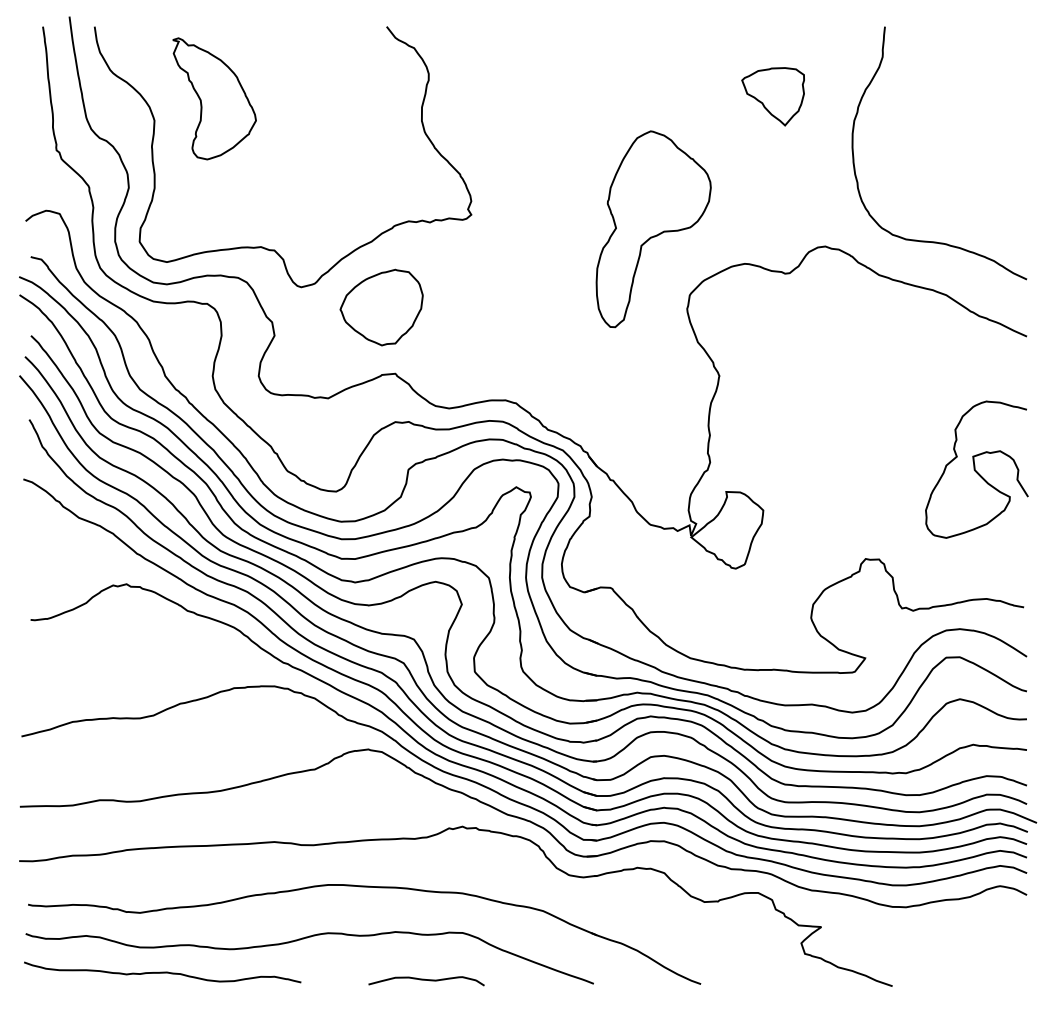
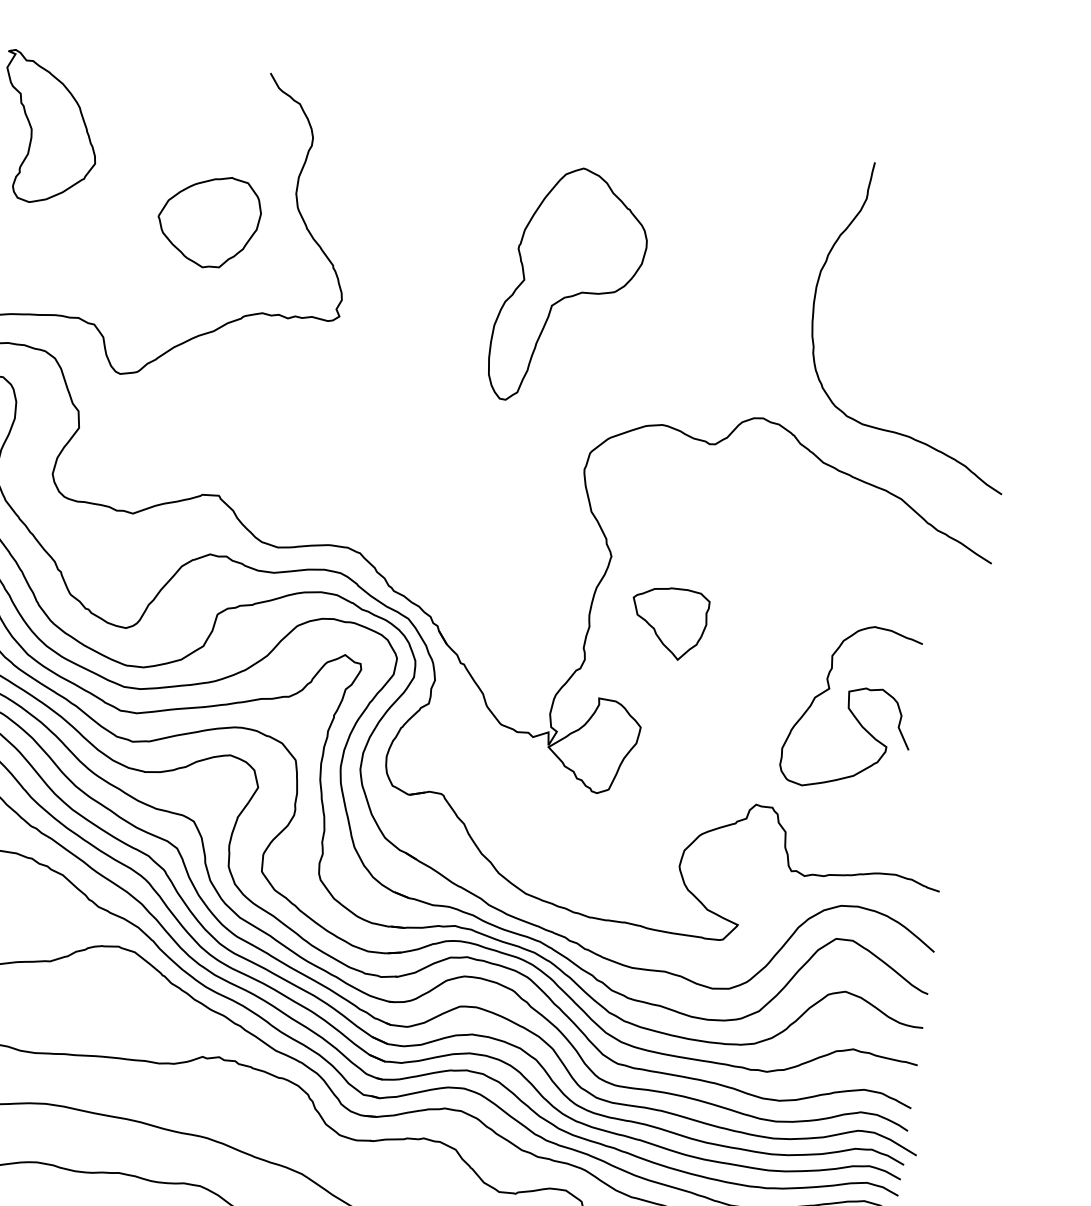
part: (772, 96) -> (667, 622), moved
part: (653, 229) -> (569, 288), moved
part: (381, 307) -> (208, 221), moved
curve: (975, 469) -> (849, 707), moved

